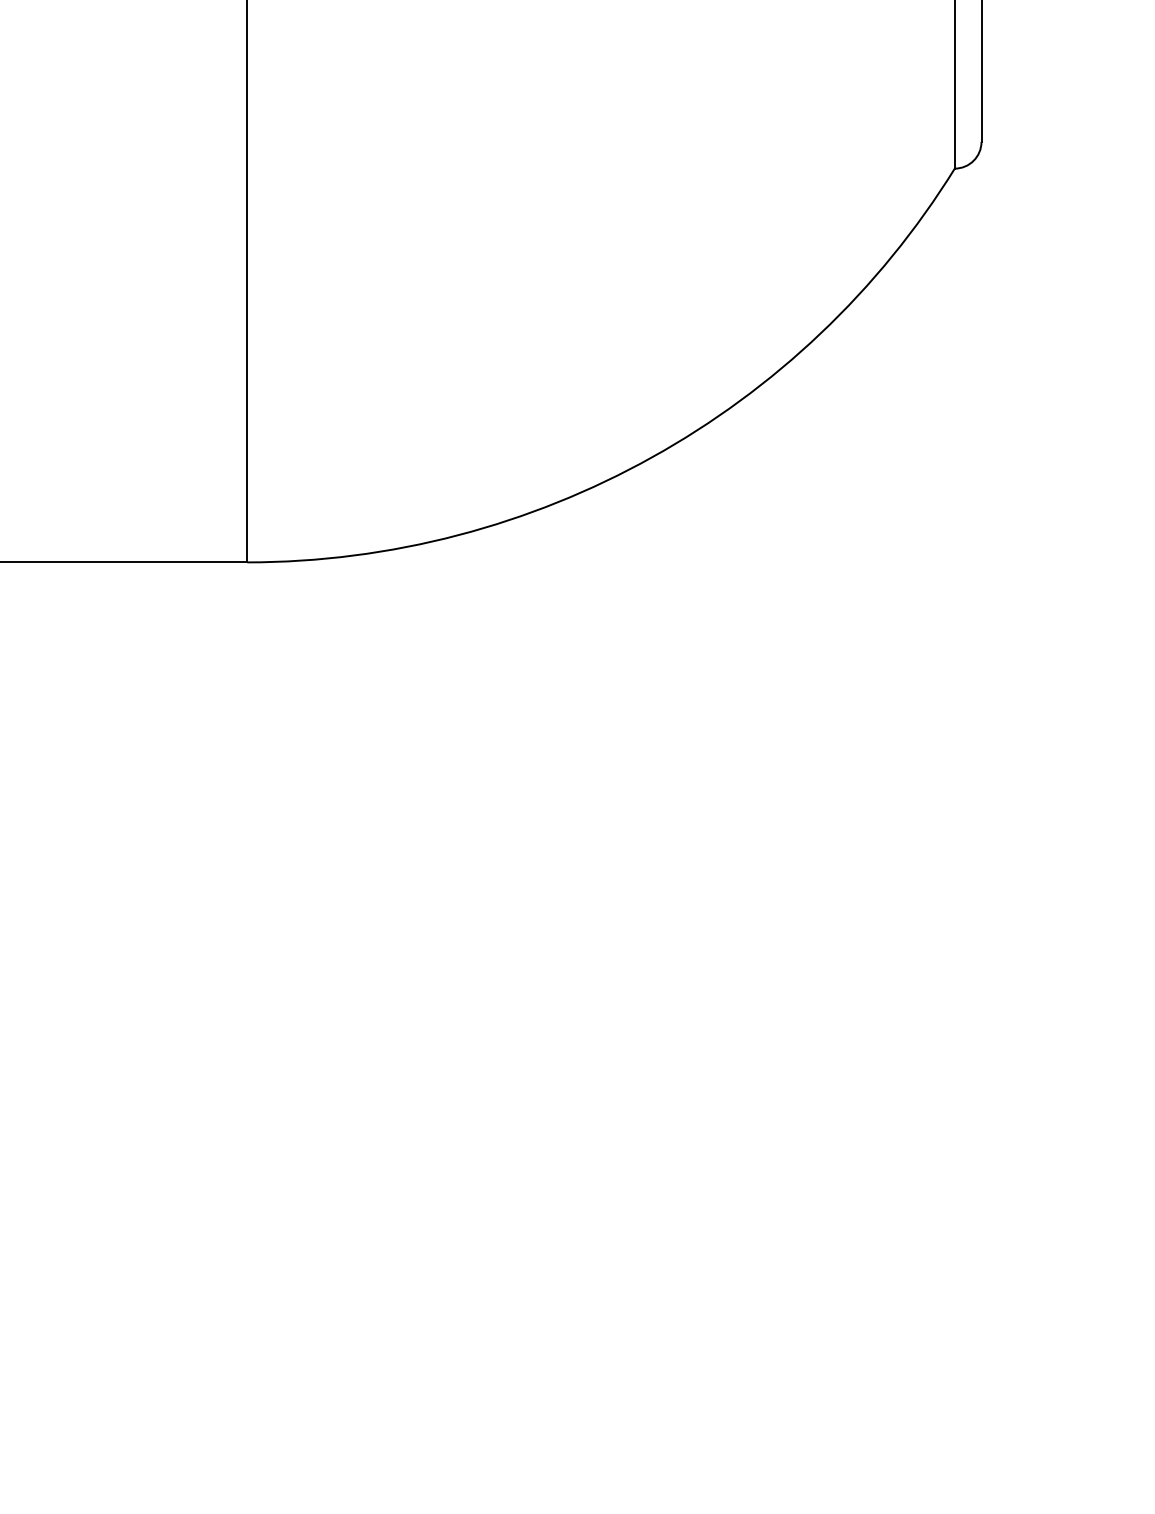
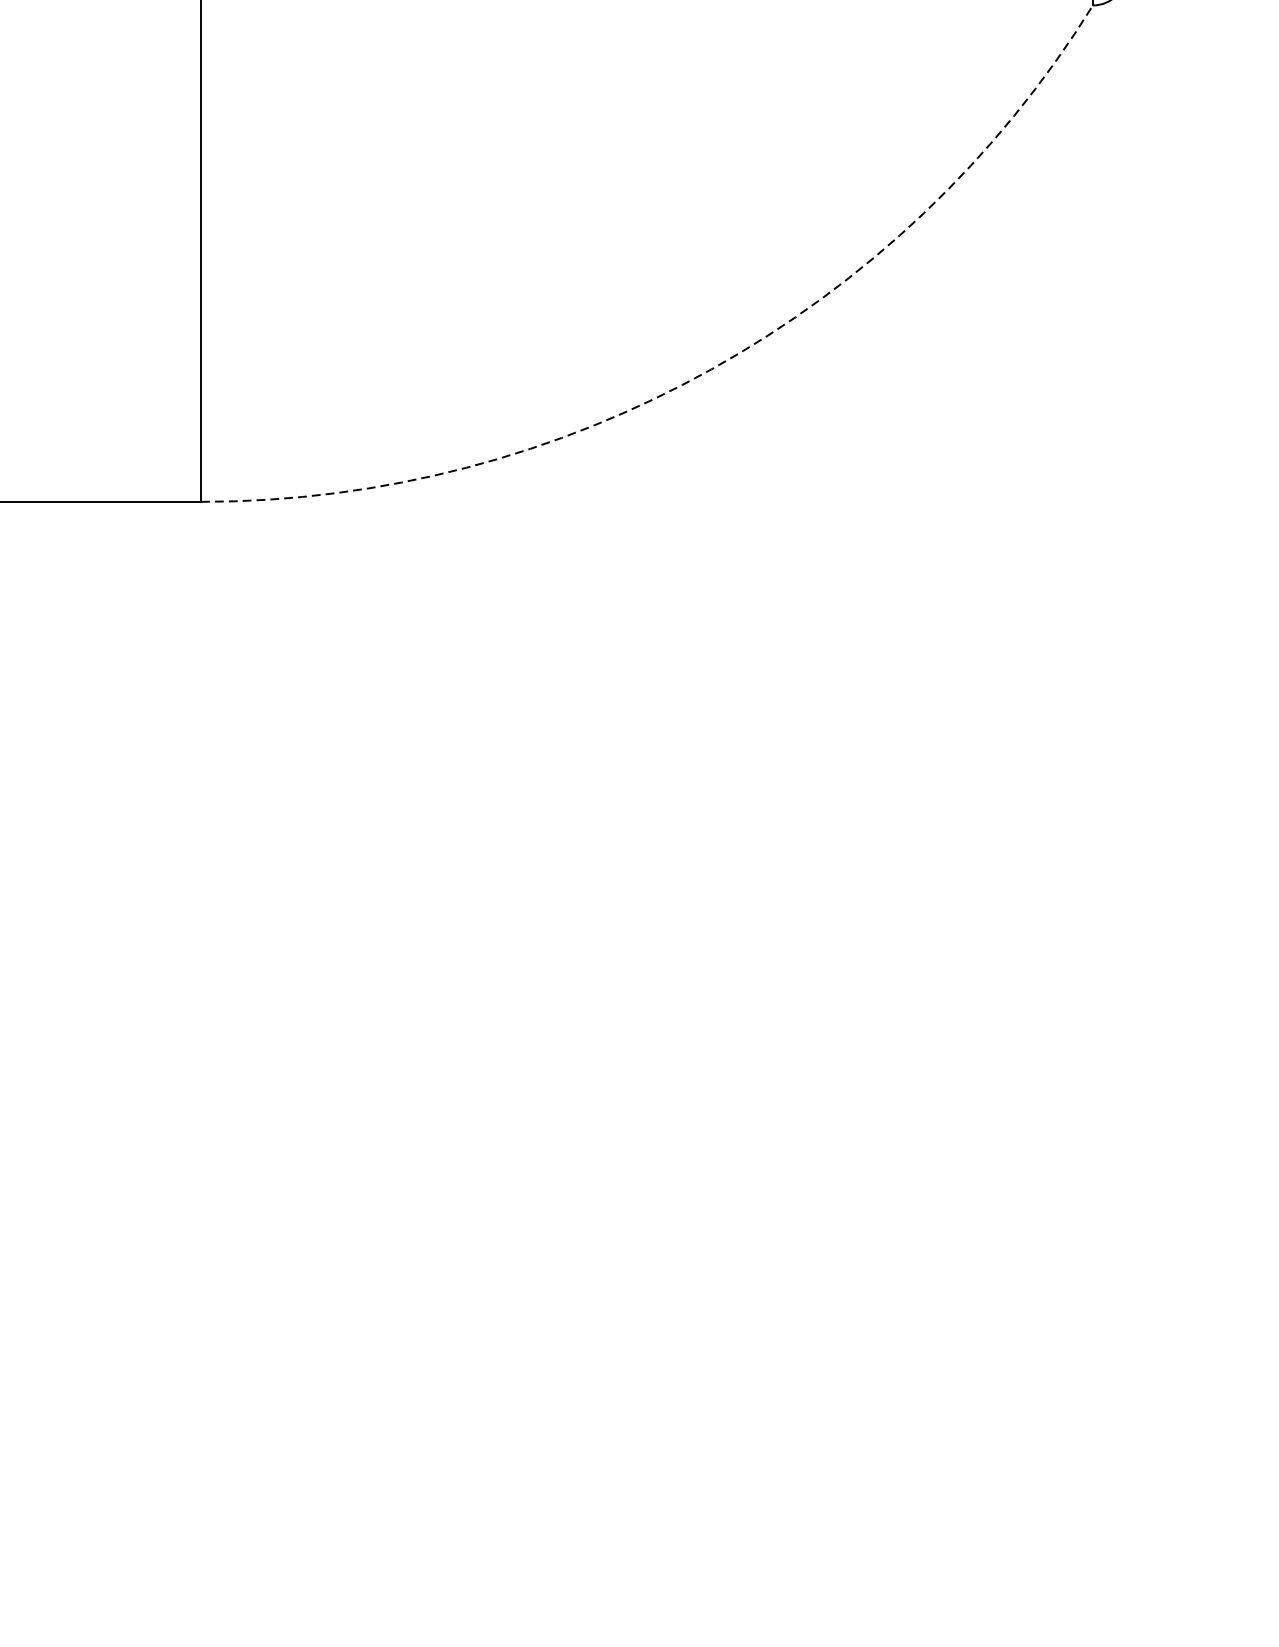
arc: (652, 457) -> (711, 369), solid -> dashed

